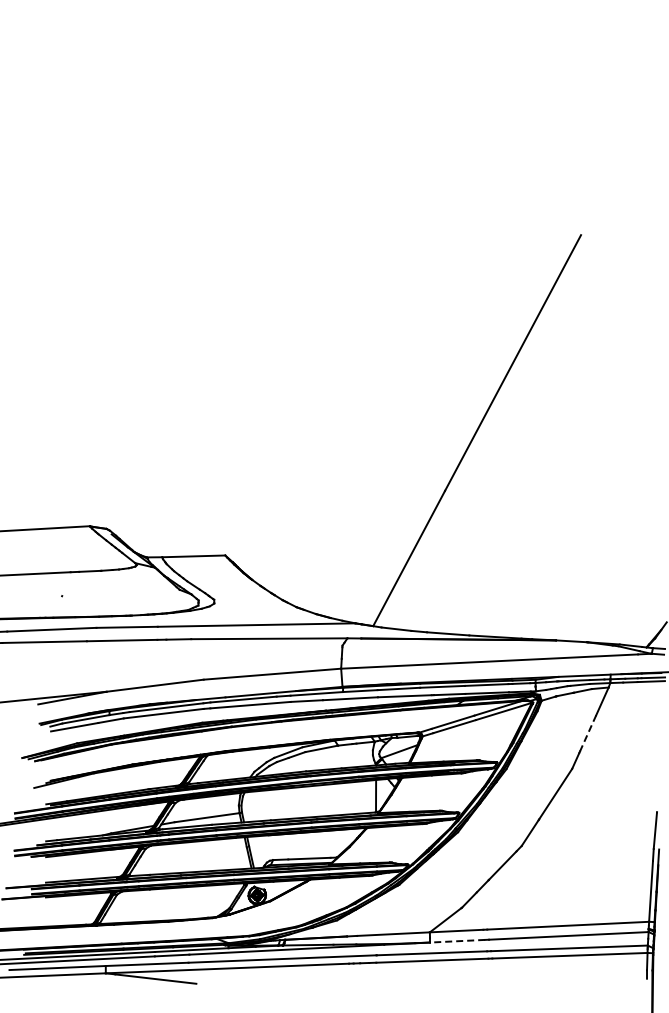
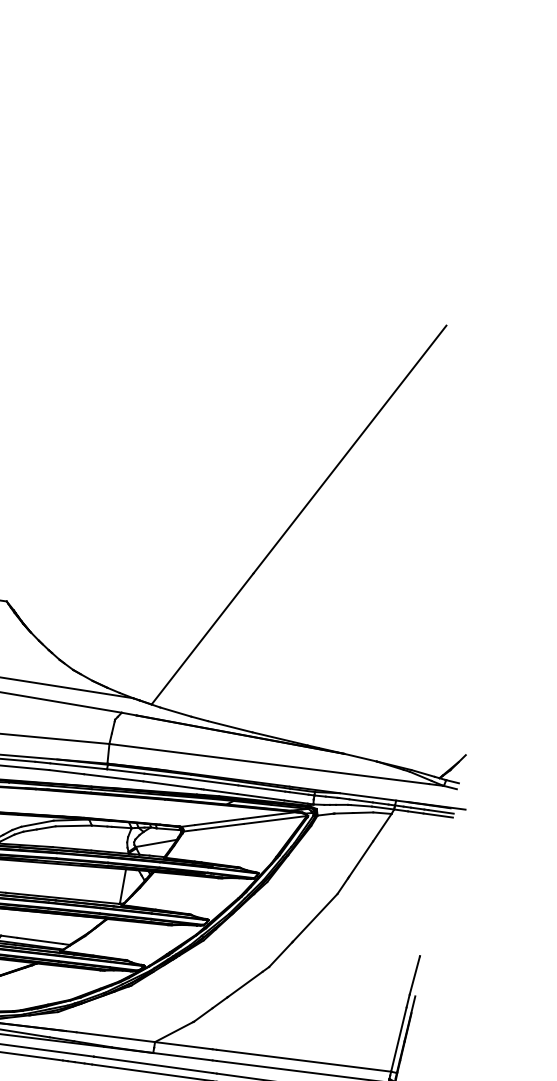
line: (588, 733) -> (361, 859), dashed -> solid
line: (457, 941) -> (182, 1057), dashed -> solid

